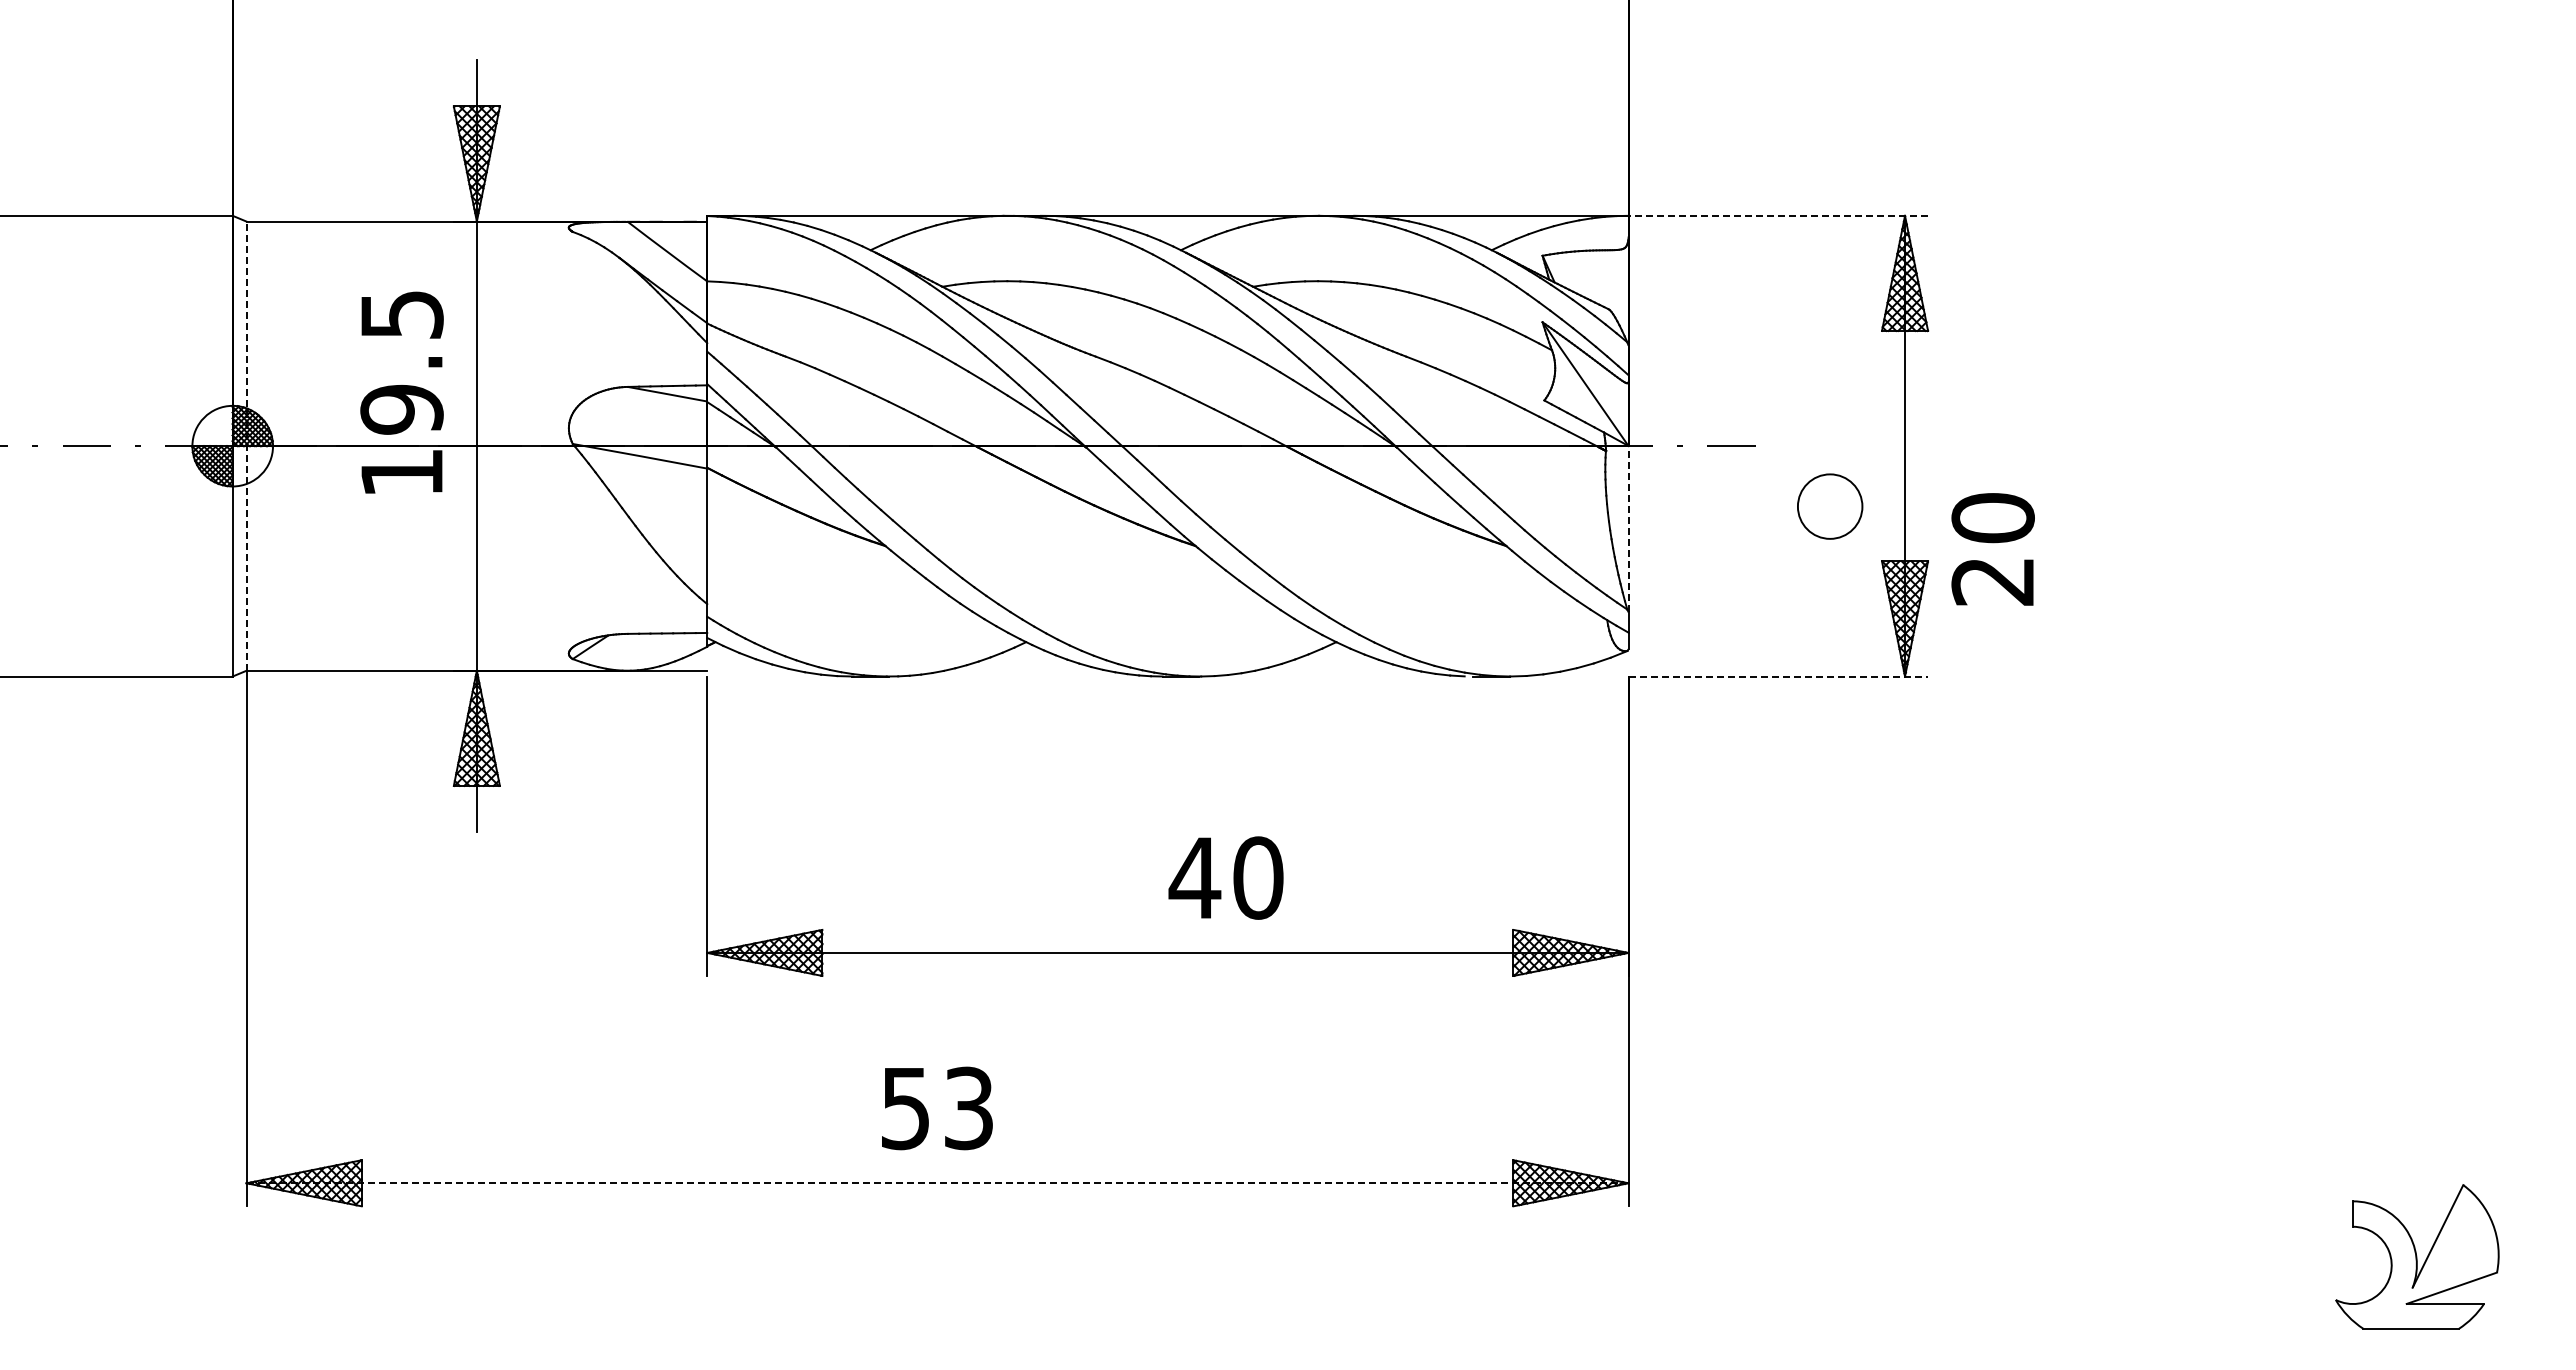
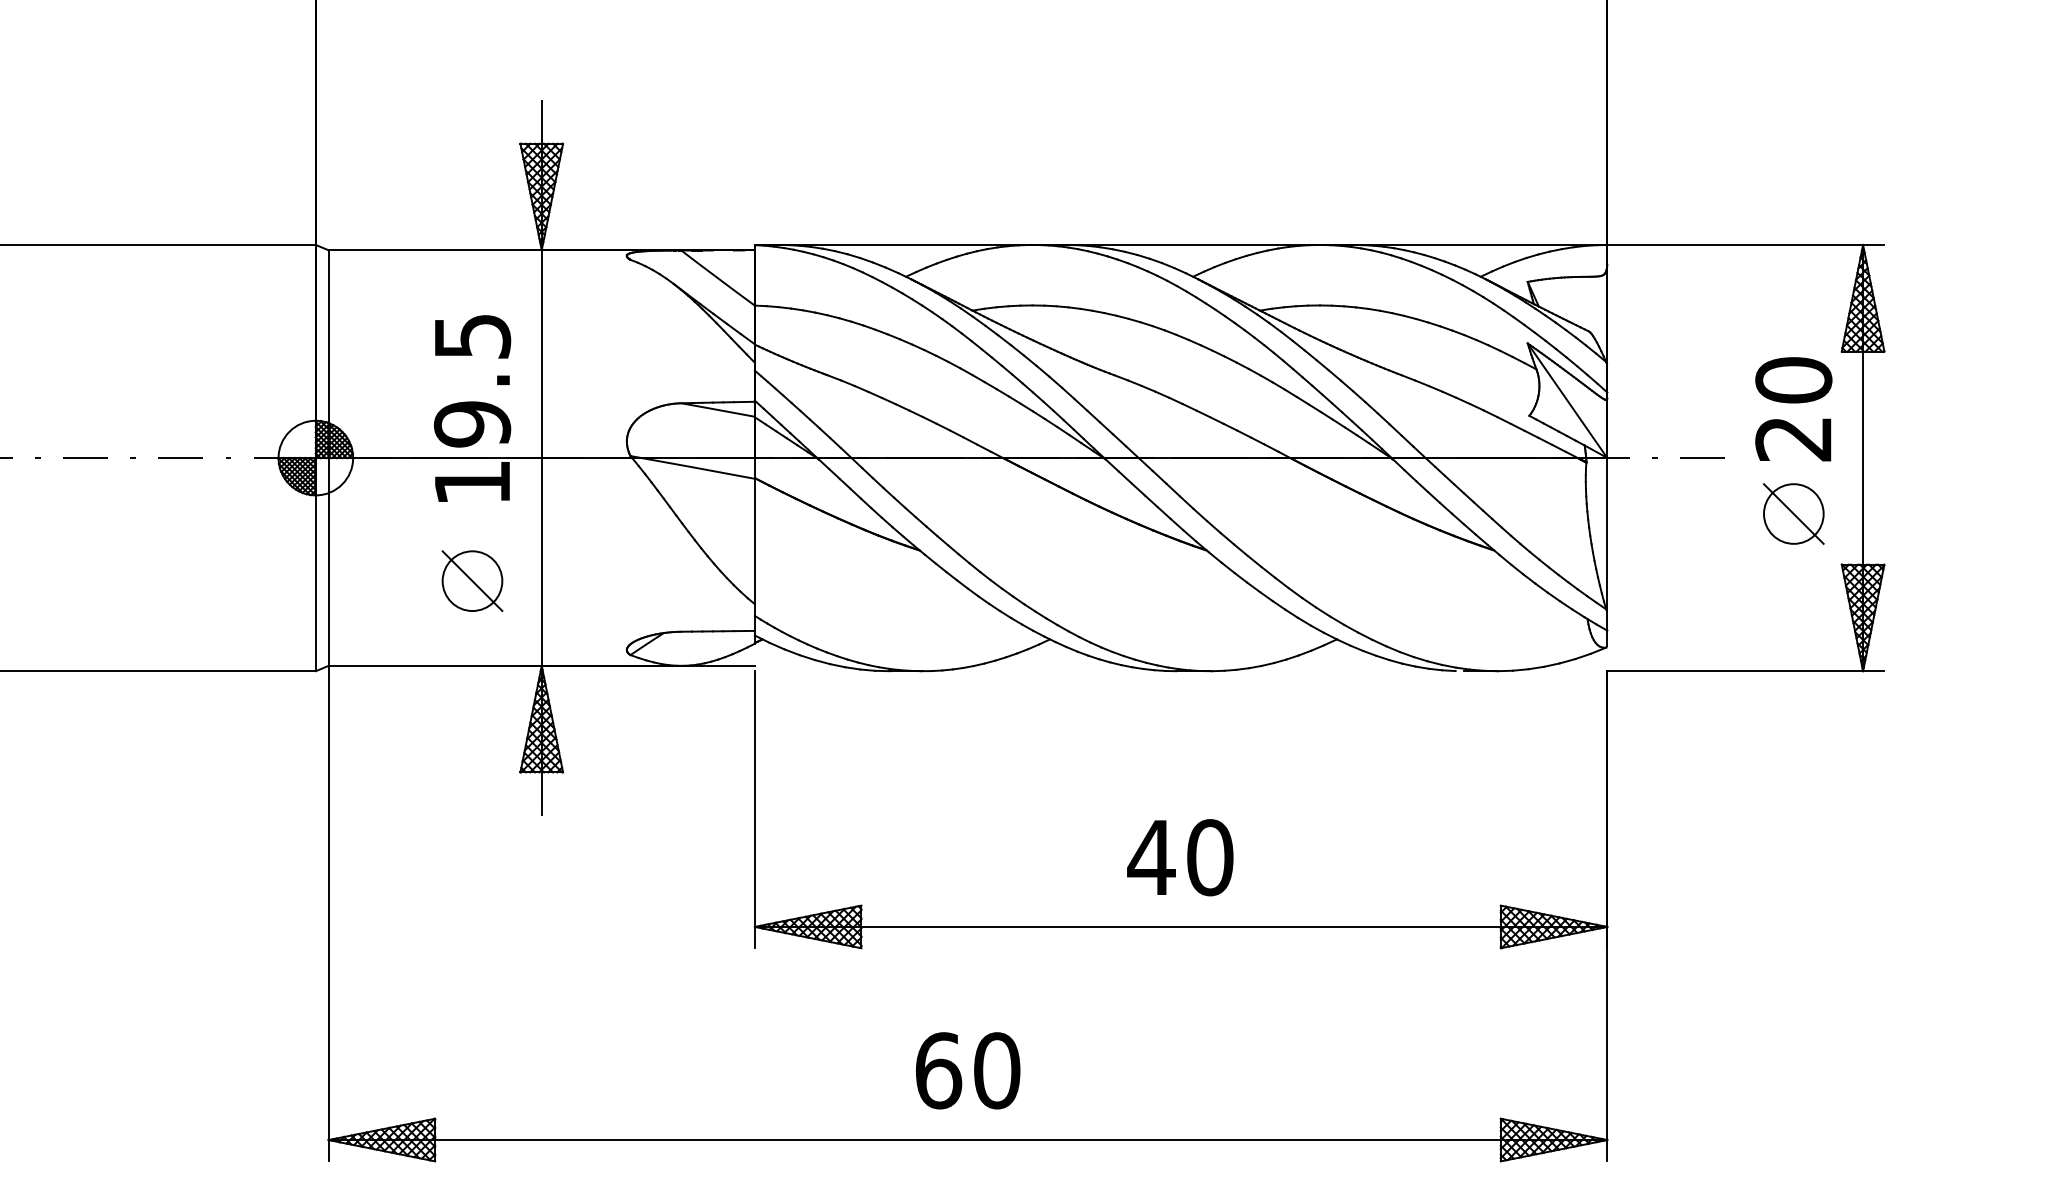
line: (1778, 215) -> (1746, 244), dashed -> solid
line: (246, 446) -> (328, 458), dashed -> solid
line: (1829, 506) -> (1793, 513), added
line: (1628, 528) -> (1607, 534), dashed -> solid
text: (1992, 549) -> (1793, 409), moved
part: (401, 578) -> (472, 580), added
line: (1778, 676) -> (1746, 671), dashed -> solid
text: (1225, 877) -> (1179, 857), moved
text: (937, 1108) -> (967, 1070), 53 -> 60
line: (938, 1183) -> (968, 1140), dashed -> solid

